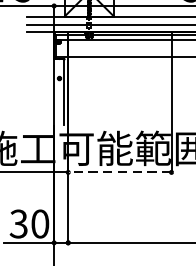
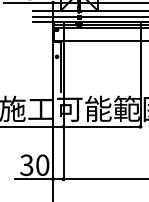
line: (119, 172) -> (101, 126), dashed -> solid

